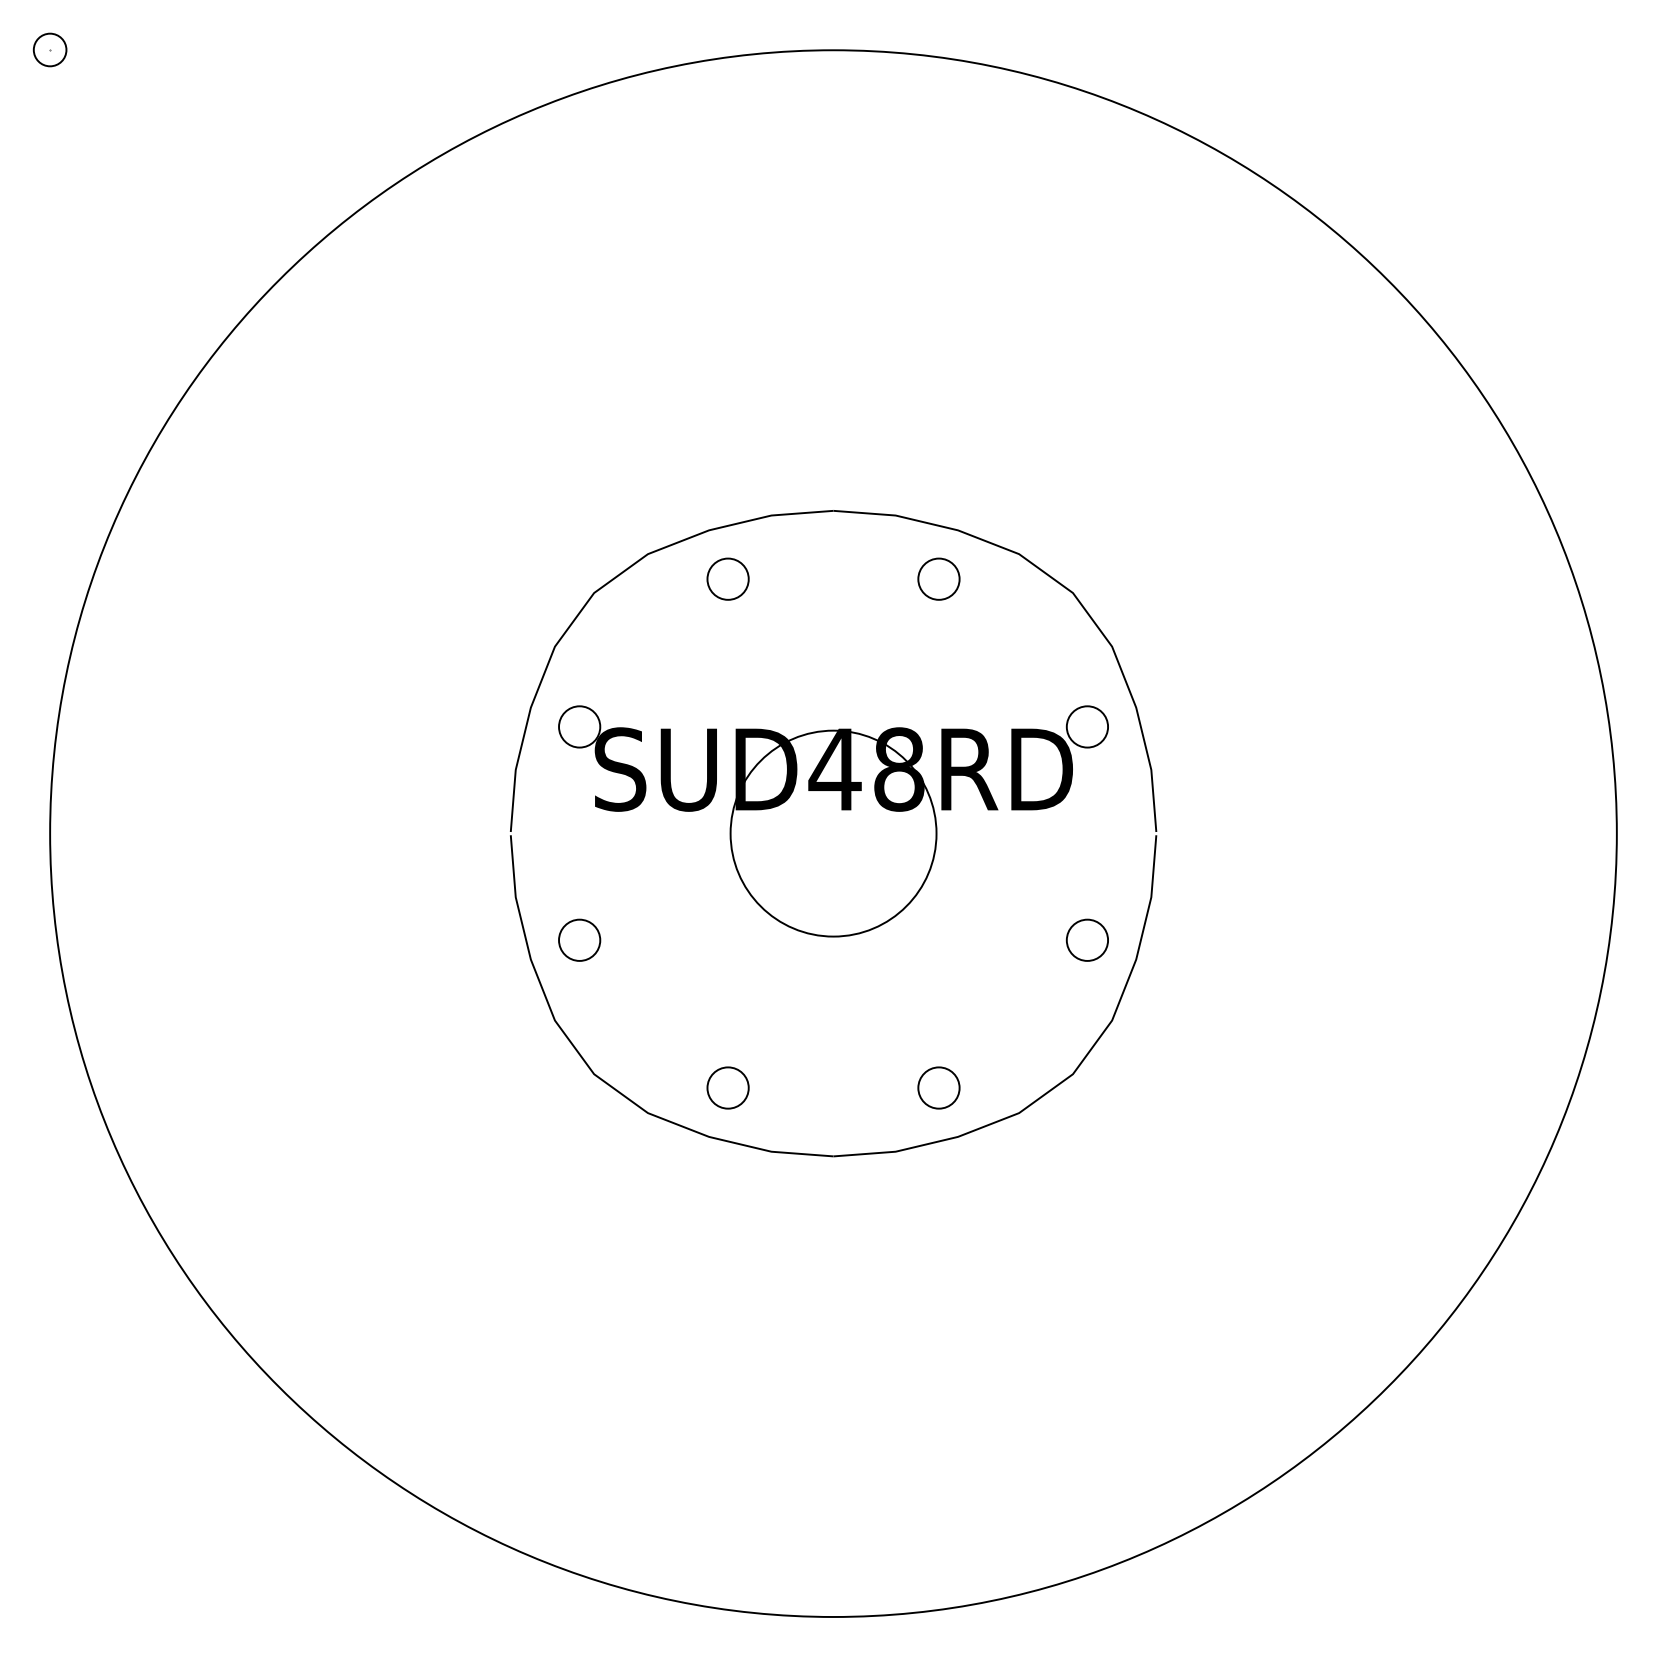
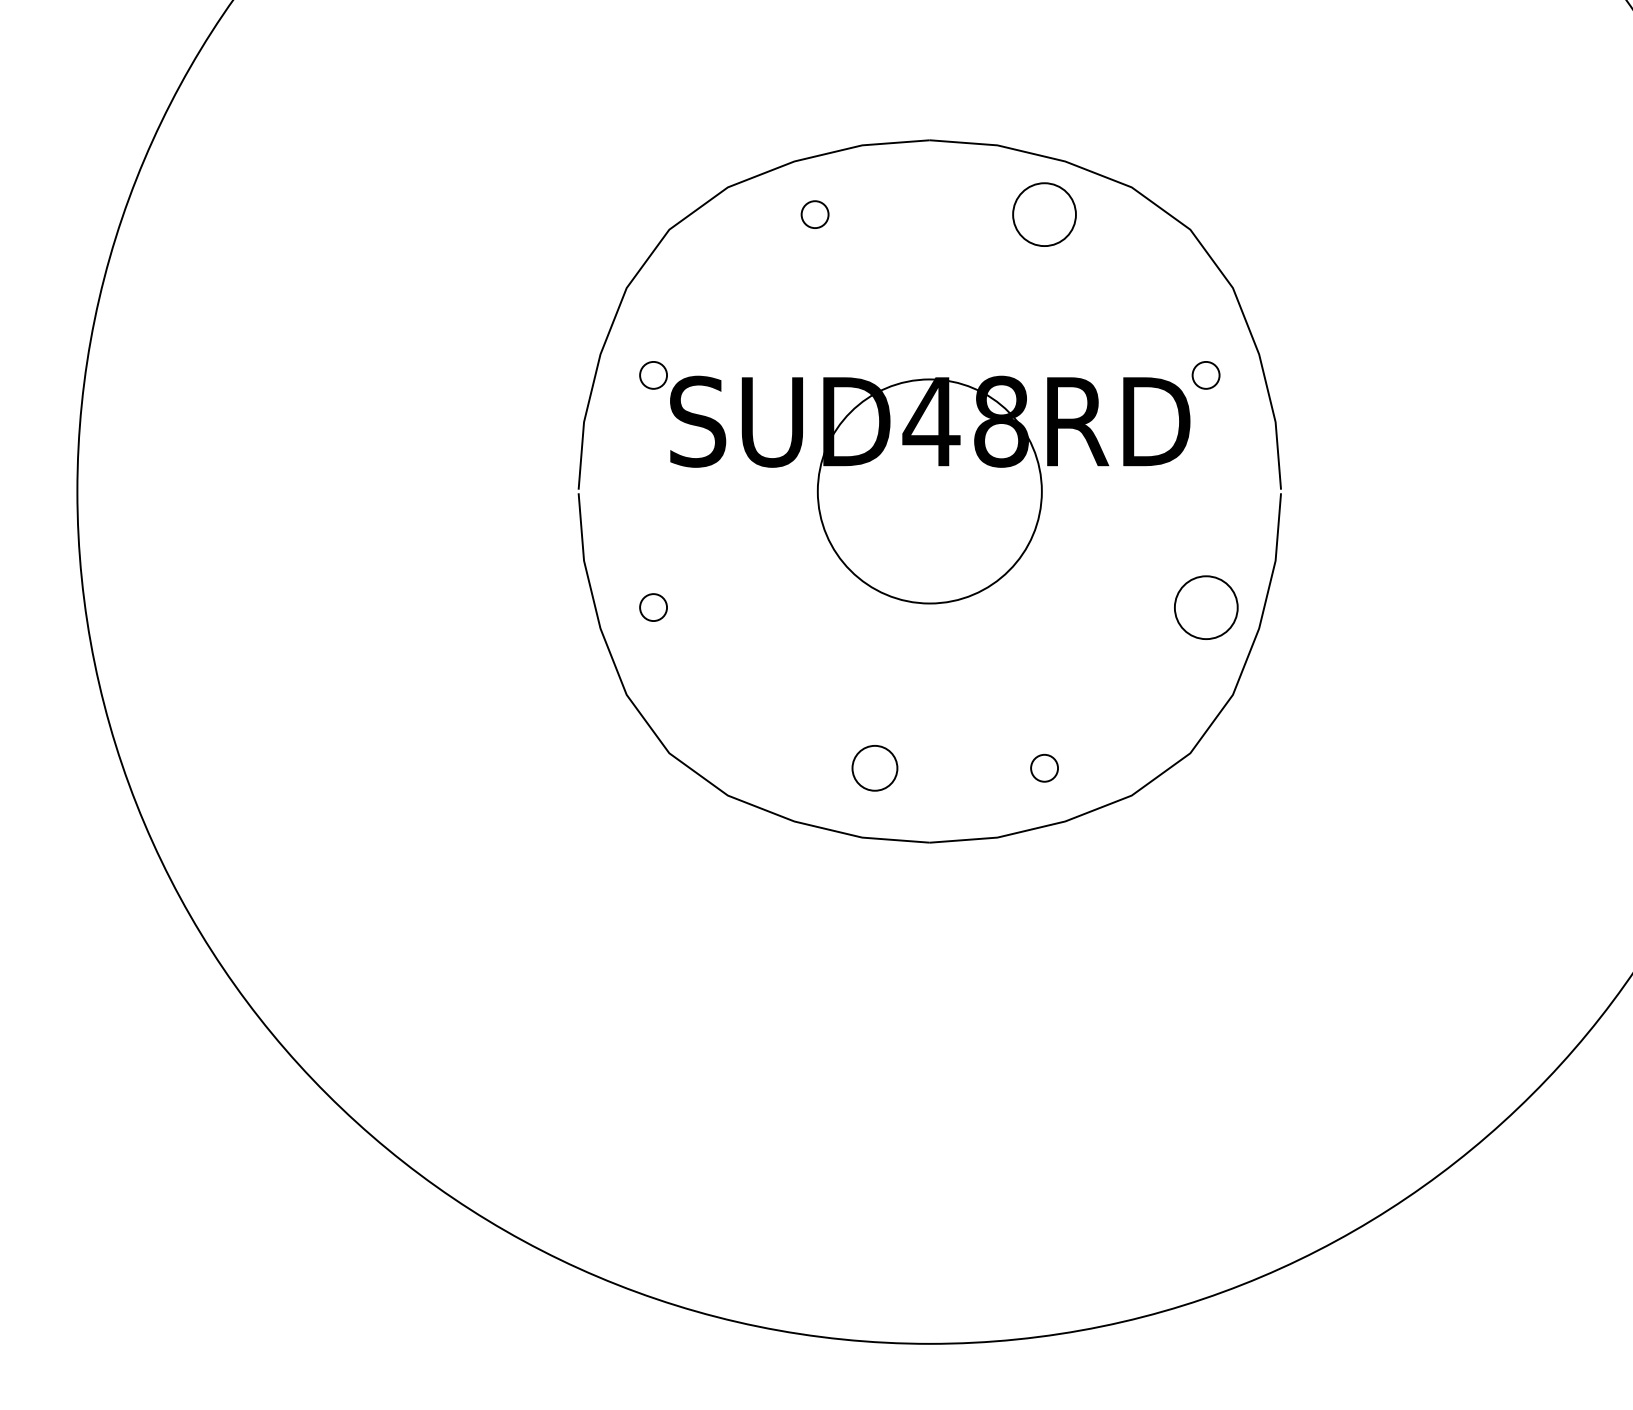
circle: (727, 578) -> (814, 213), size x0.6
circle: (938, 578) -> (1044, 213), size x1.4
circle: (579, 726) -> (653, 374), size x0.6
circle: (1087, 726) -> (1206, 374), size x0.6
circle: (579, 939) -> (653, 606), size x0.6
circle: (1086, 939) -> (1205, 606), size x1.4
circle: (727, 1087) -> (874, 767), moved
circle: (938, 1087) -> (1044, 767), size x0.6

